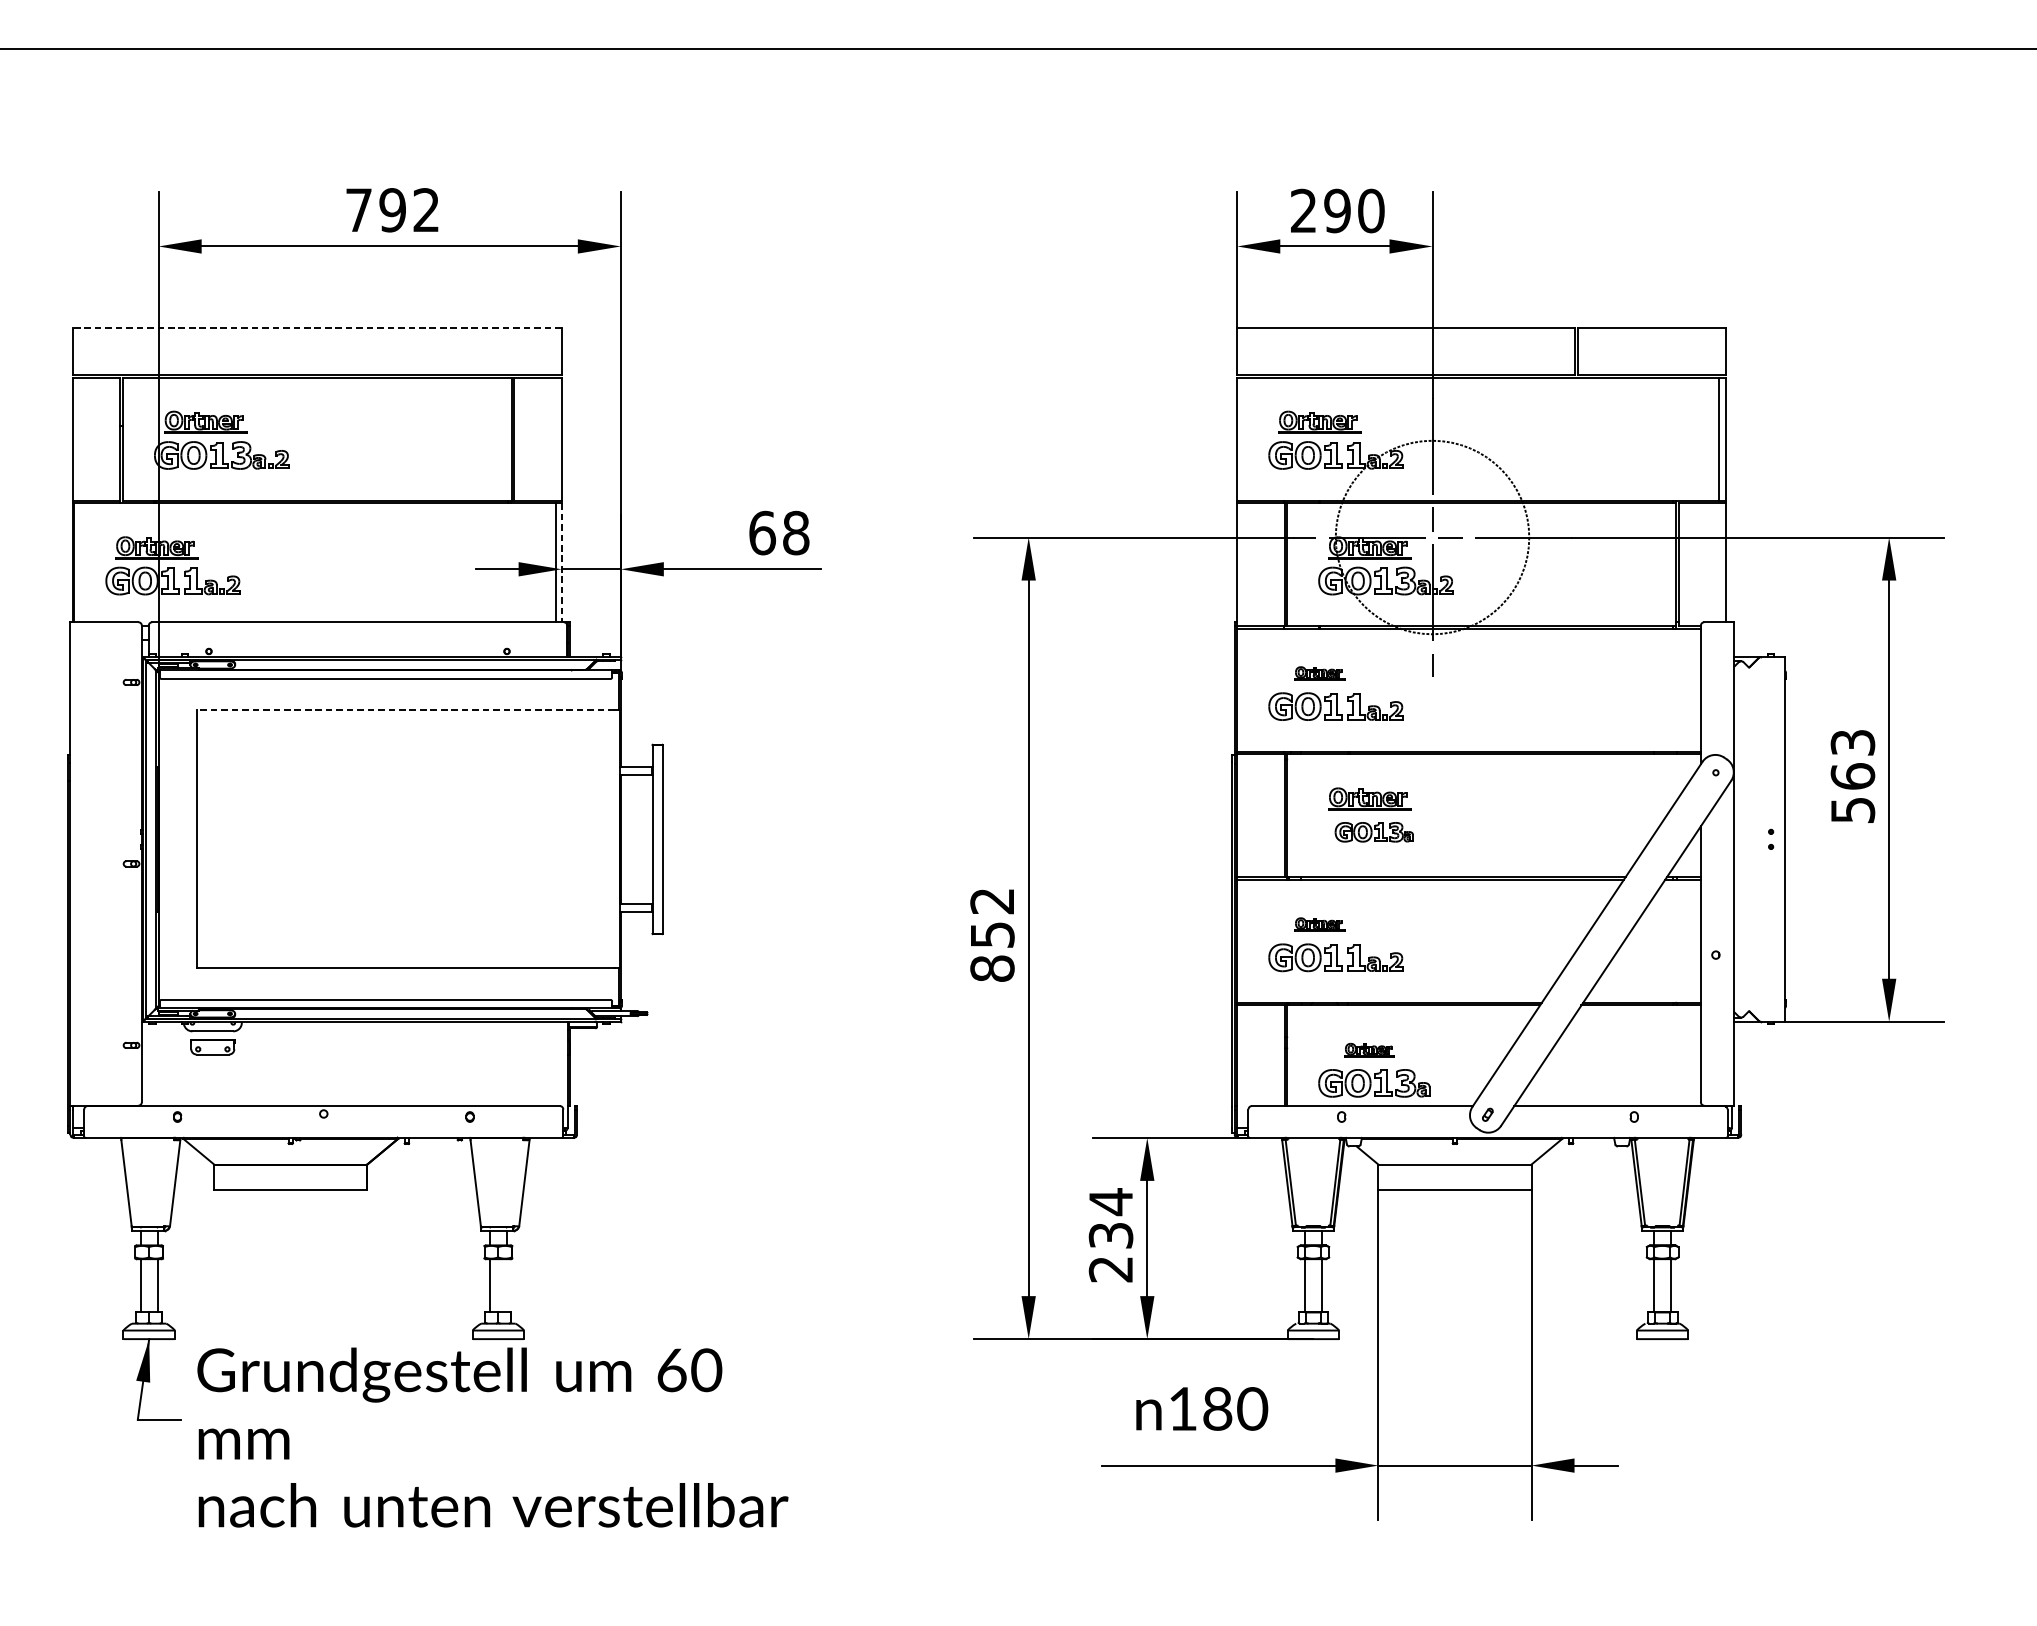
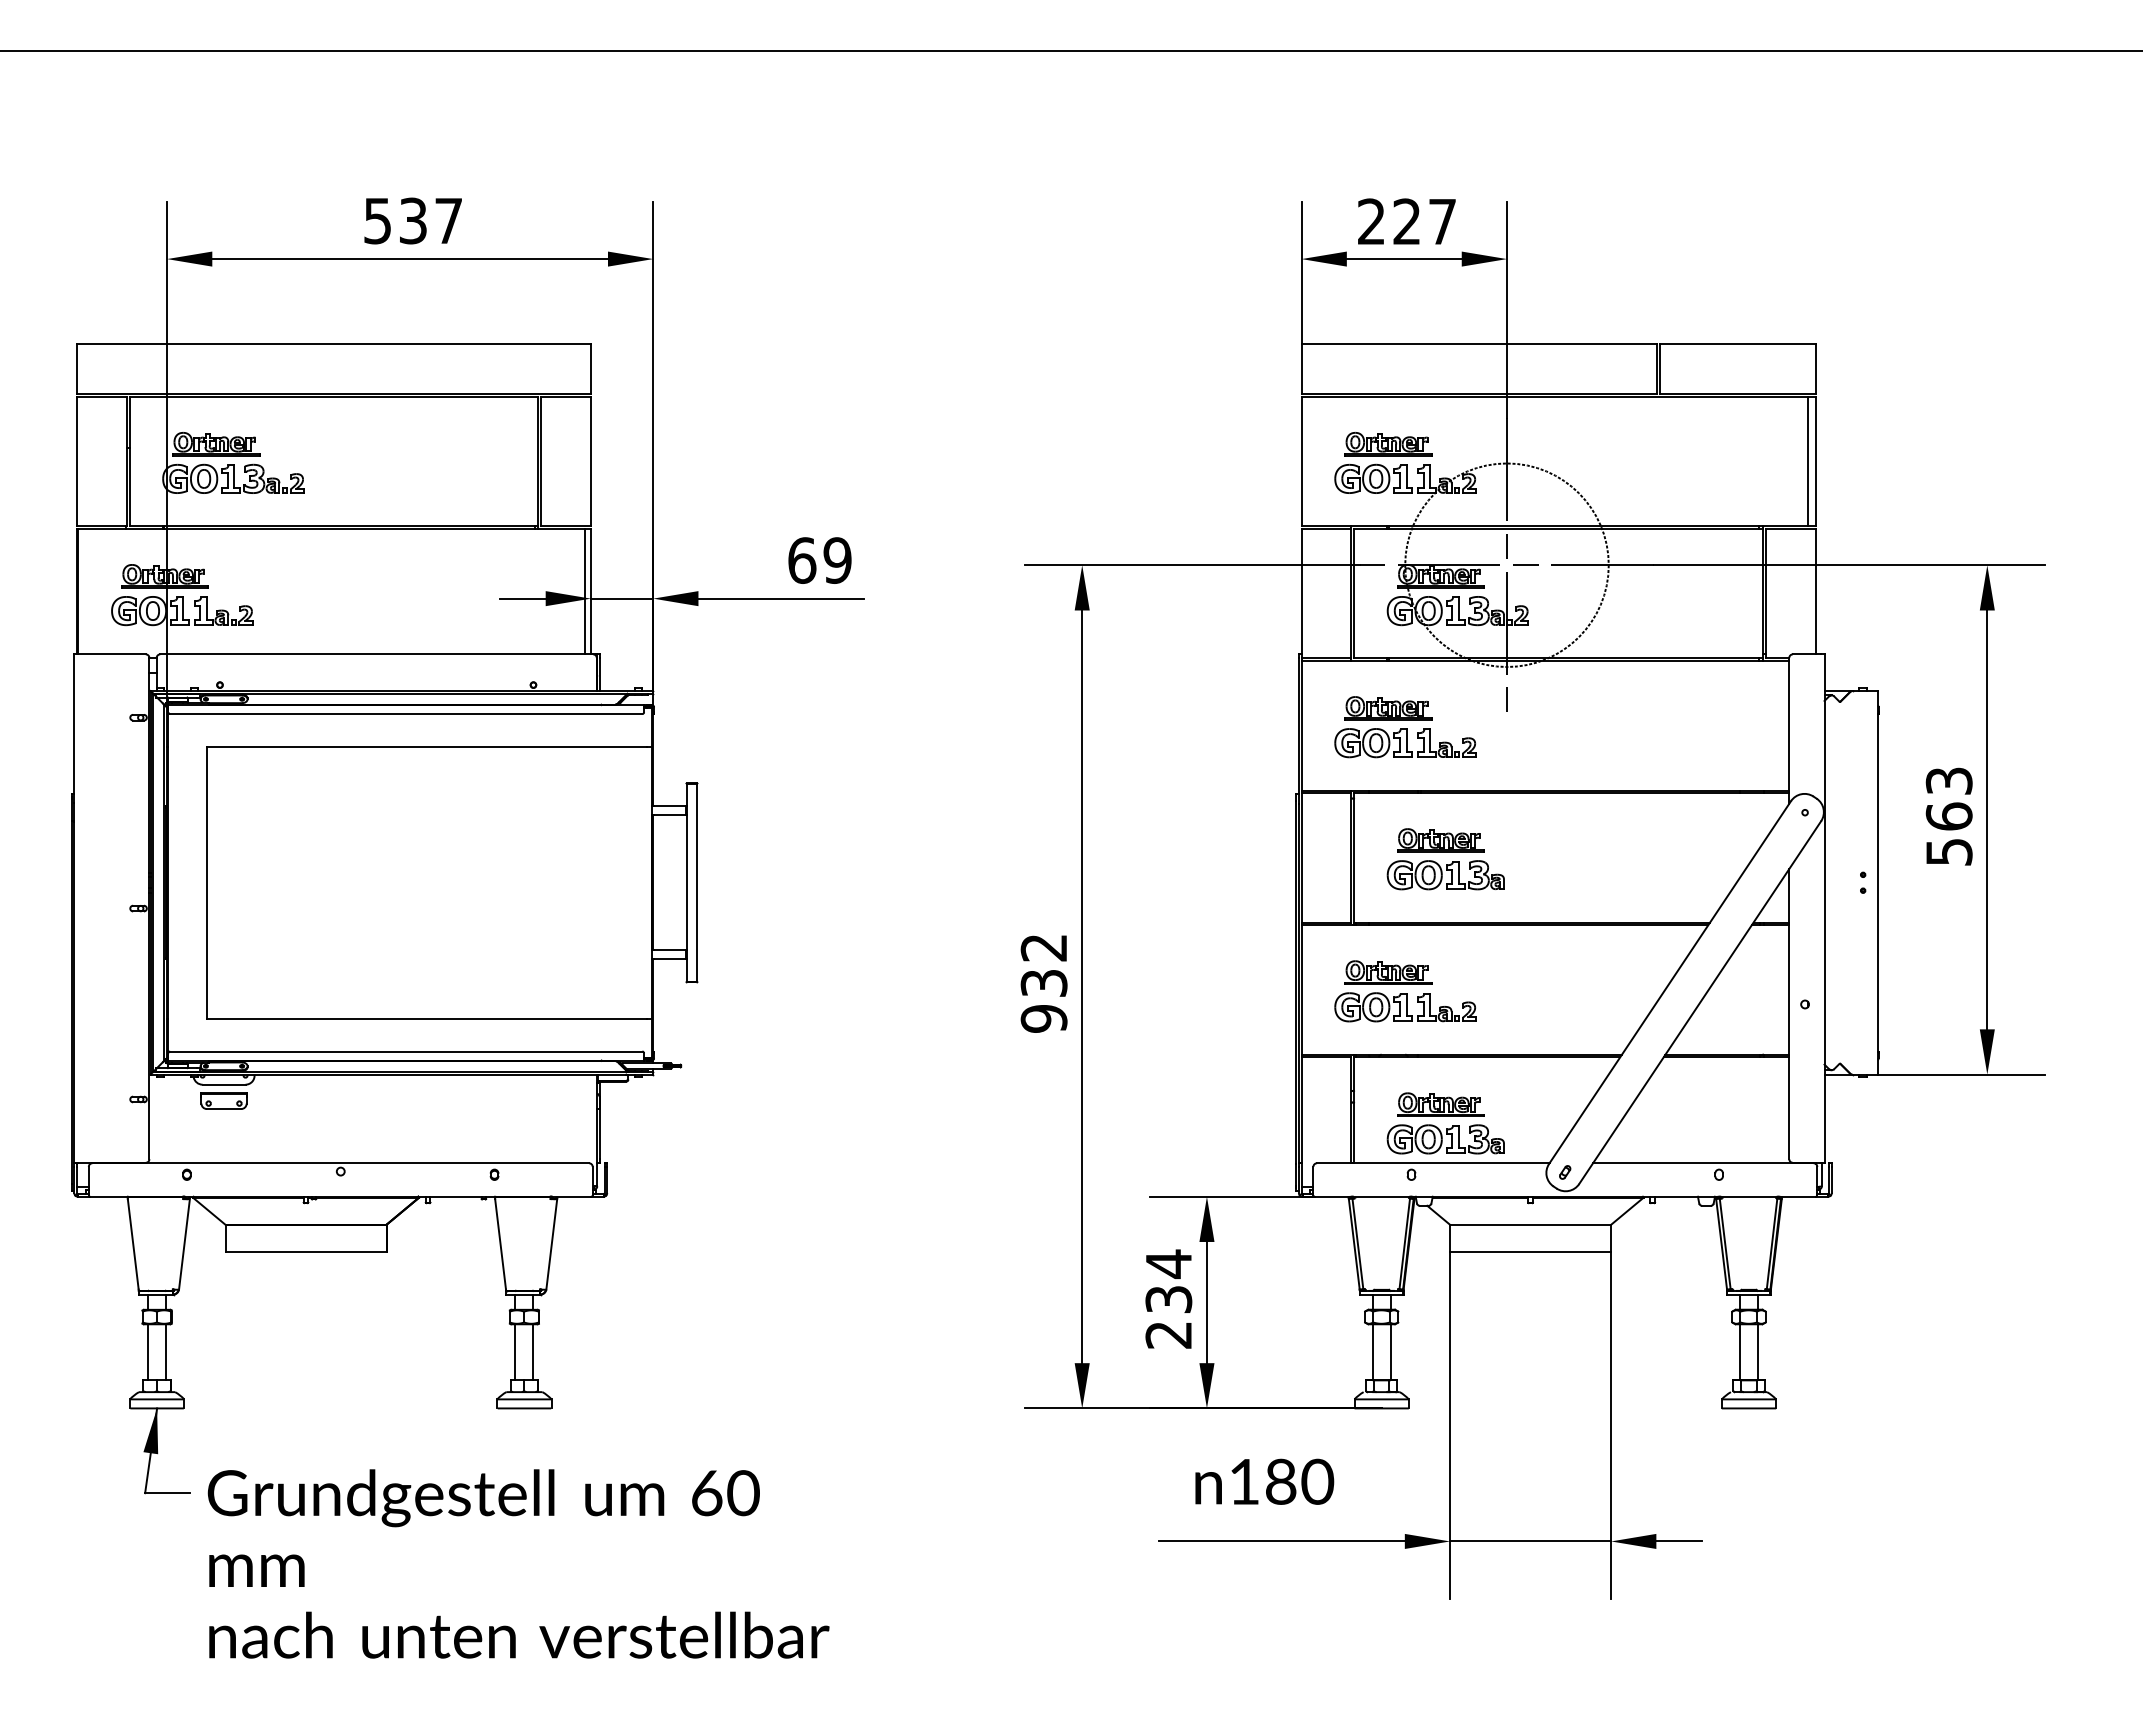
text: (391, 209) -> (412, 220), 792 -> 537
text: (1354, 210) -> (1424, 221), 290 -> 227
line: (316, 327) -> (333, 344), dashed -> solid
text: (796, 533) -> (837, 560), 68 -> 69
line: (561, 562) -> (590, 591), dashed -> solid
part: (1319, 673) -> (1388, 708), size x1.67
line: (405, 710) -> (426, 747), dashed -> solid
part: (1374, 832) -> (1445, 875), size x1.43
part: (1319, 924) -> (1388, 972), size x1.67
text: (991, 952) -> (1043, 1001), 852 -> 932
part: (1369, 1050) -> (1440, 1104), size x1.67
line: (507, 1285) -> (533, 1352), added
text: (492, 1437) -> (518, 1563), moved

